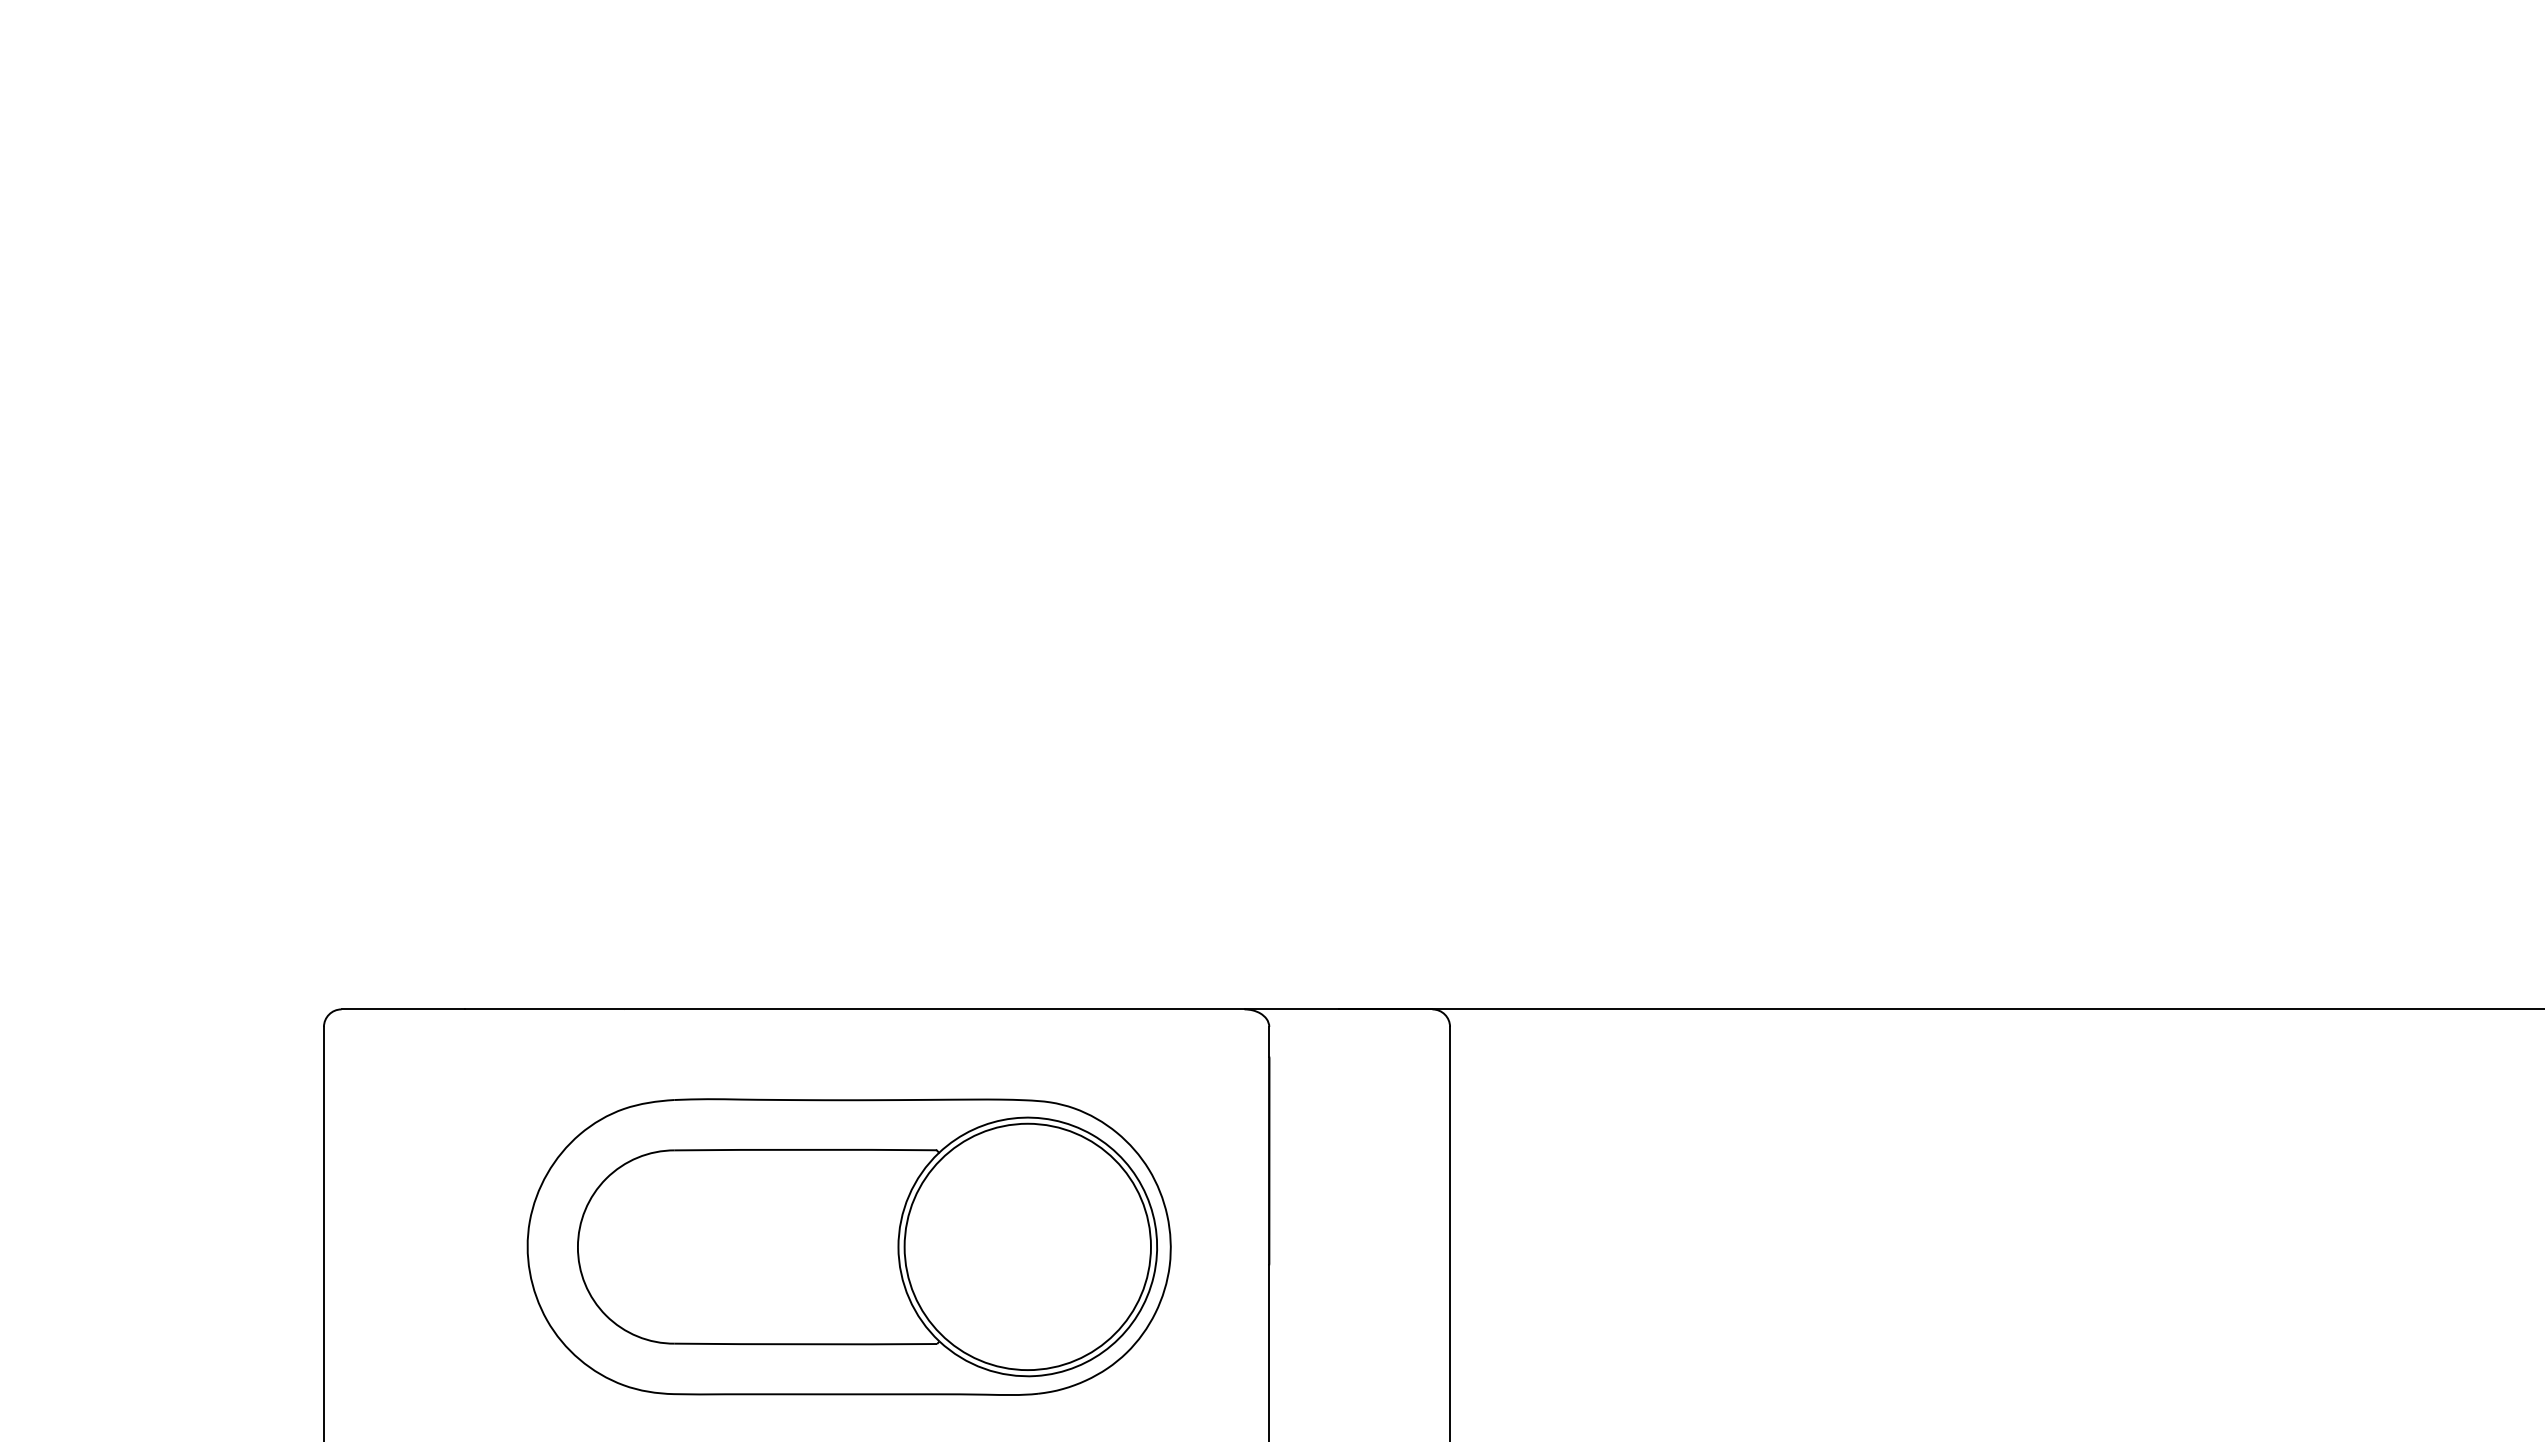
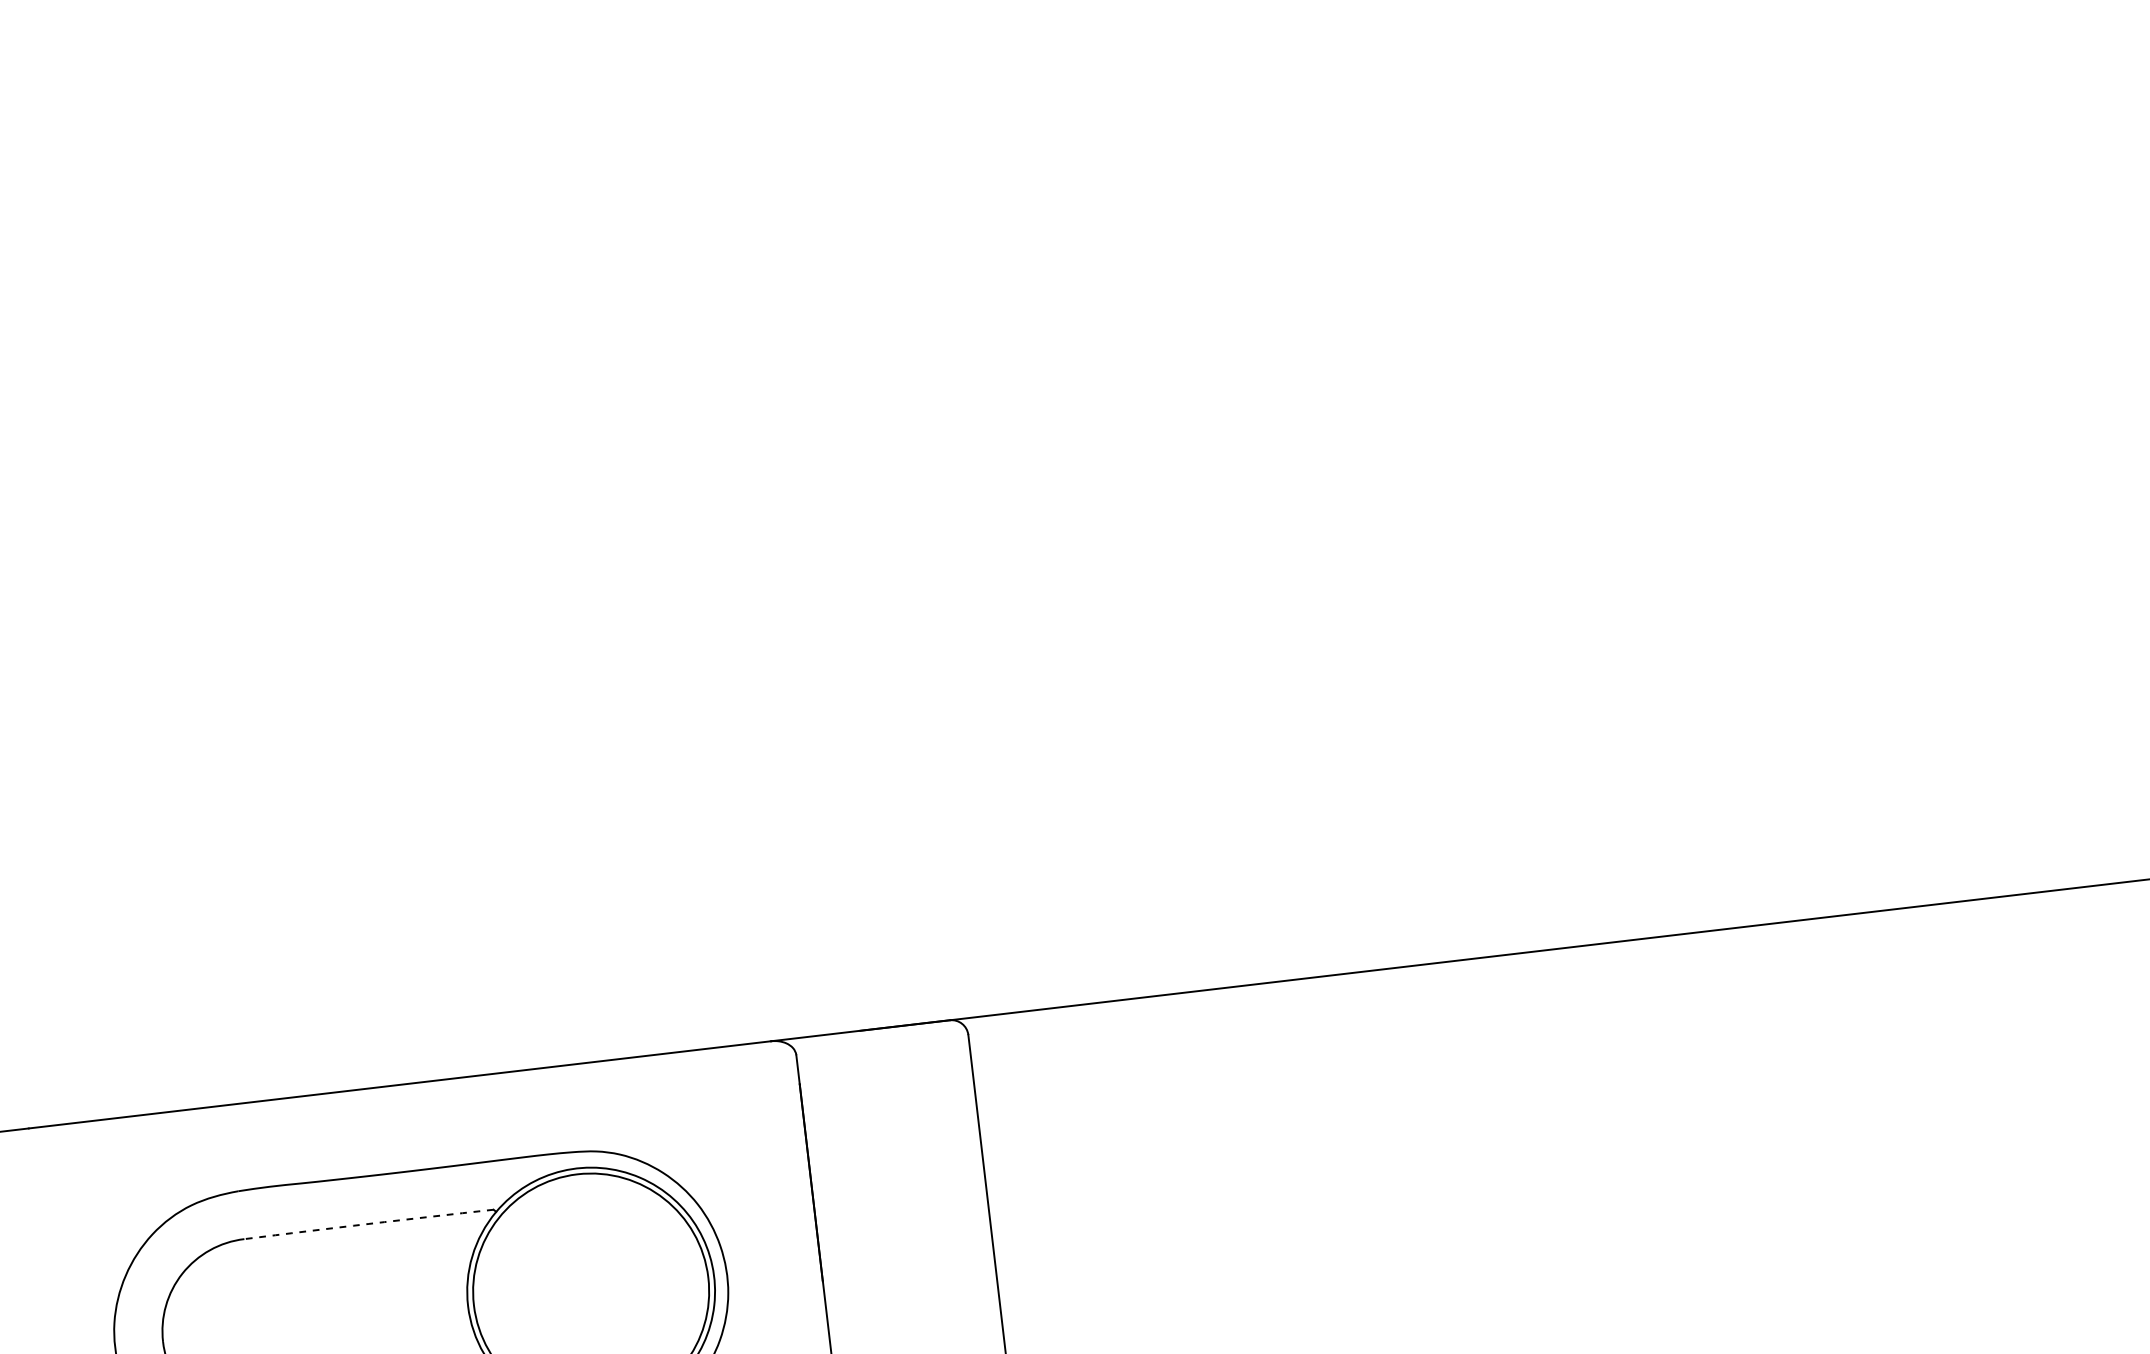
arc: (805, 1149) -> (368, 1223), solid -> dashed

